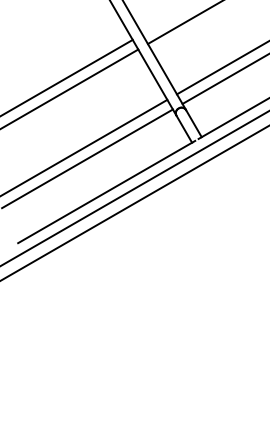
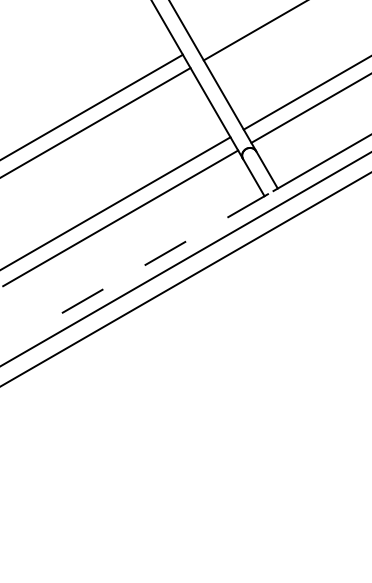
line: (107, 192) -> (147, 264), solid -> dashed

